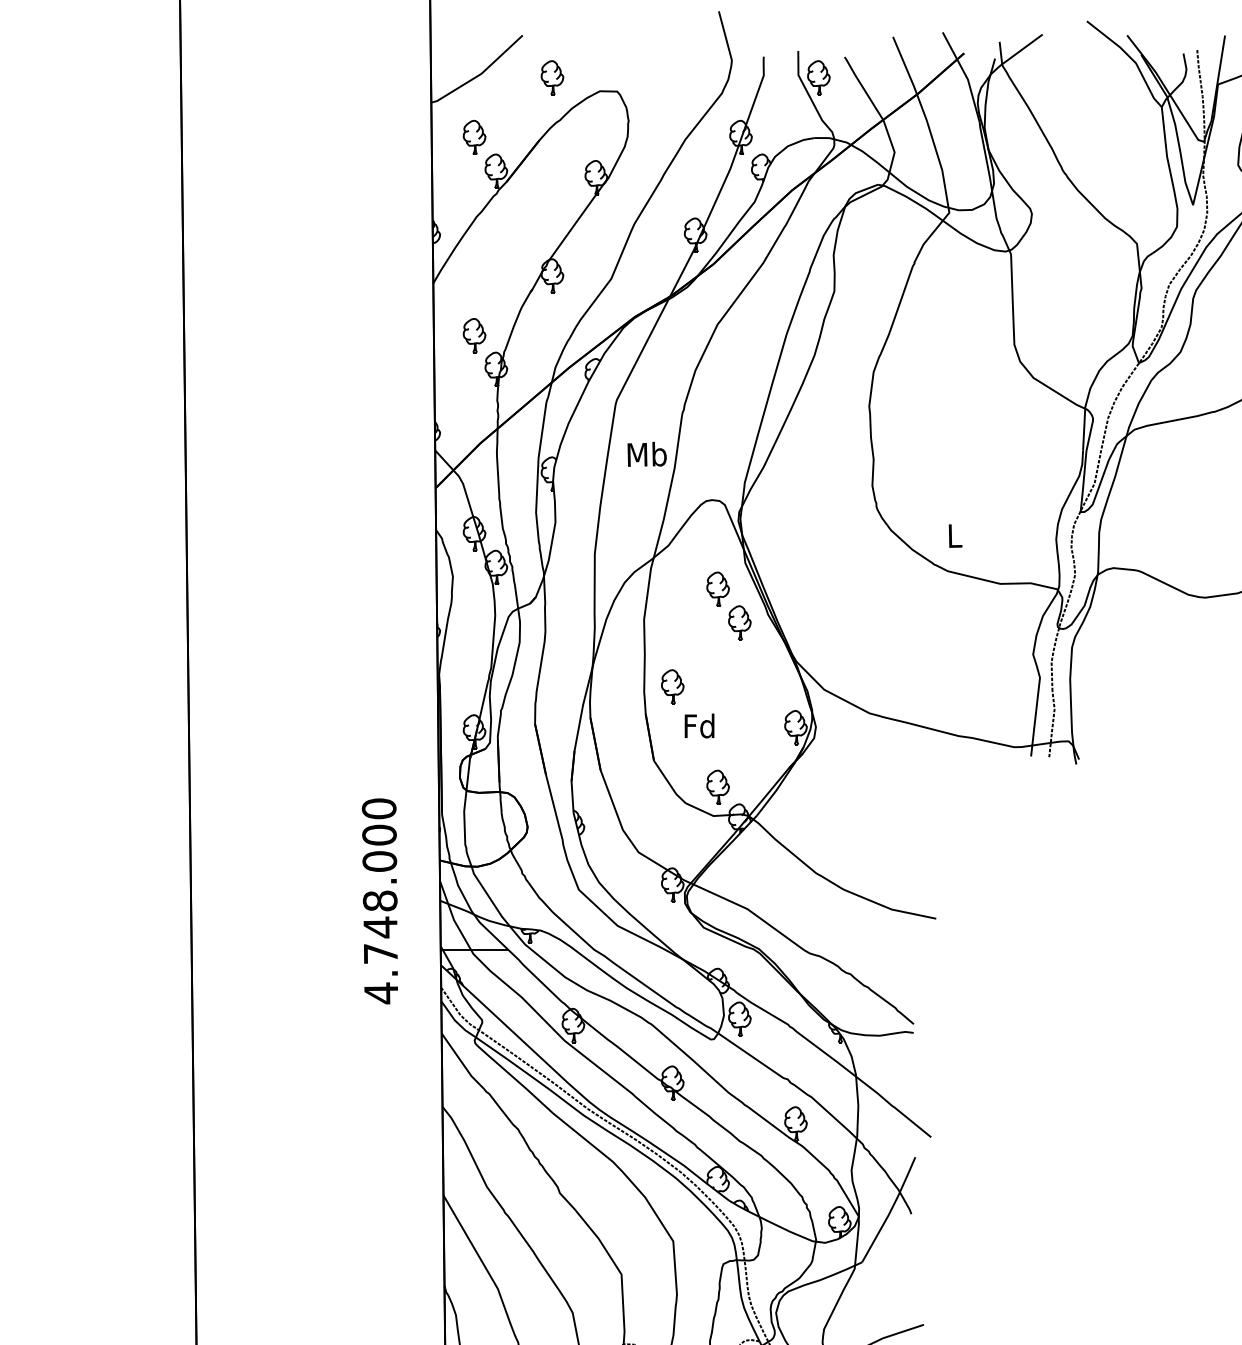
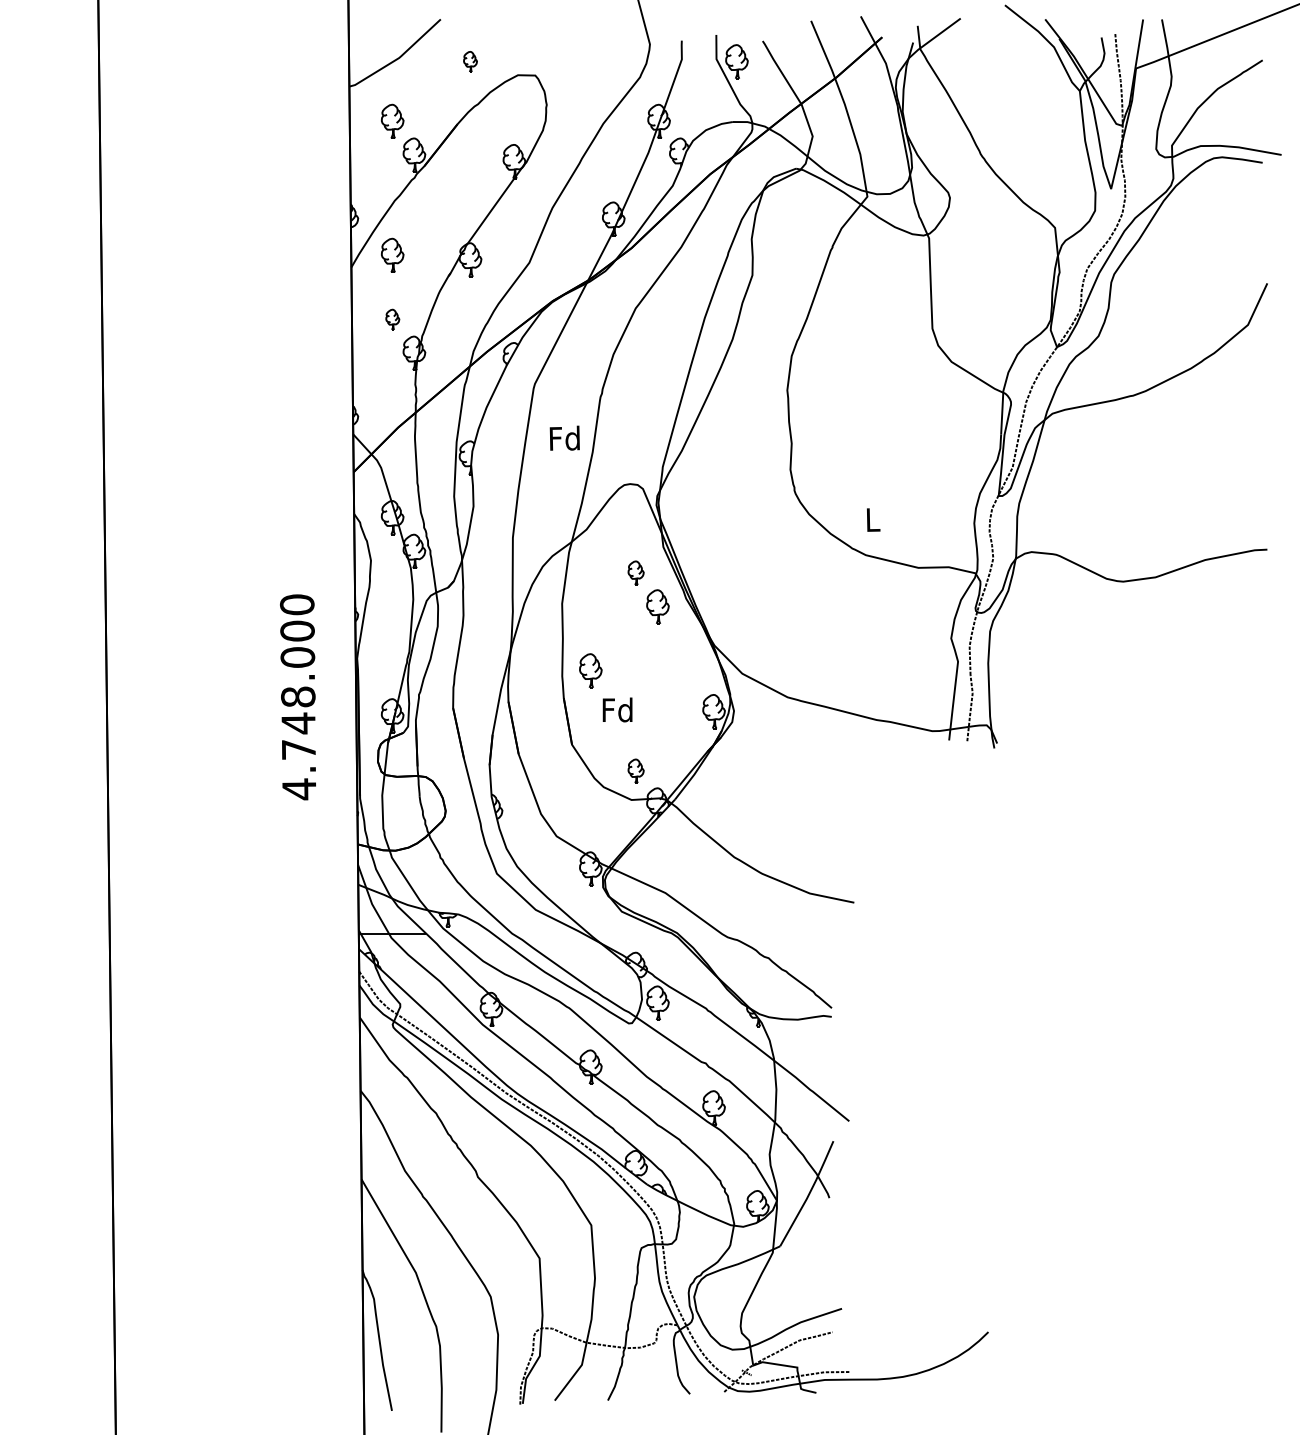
part: (552, 77) -> (470, 61), size x0.6
part: (474, 270) -> (392, 254), added
part: (474, 335) -> (392, 319), size x0.6
text: (646, 453) -> (564, 437), Mb -> Fd
part: (717, 588) -> (635, 572), size x0.7
part: (717, 786) -> (635, 770), size x0.7
text: (379, 901) -> (297, 697), moved

